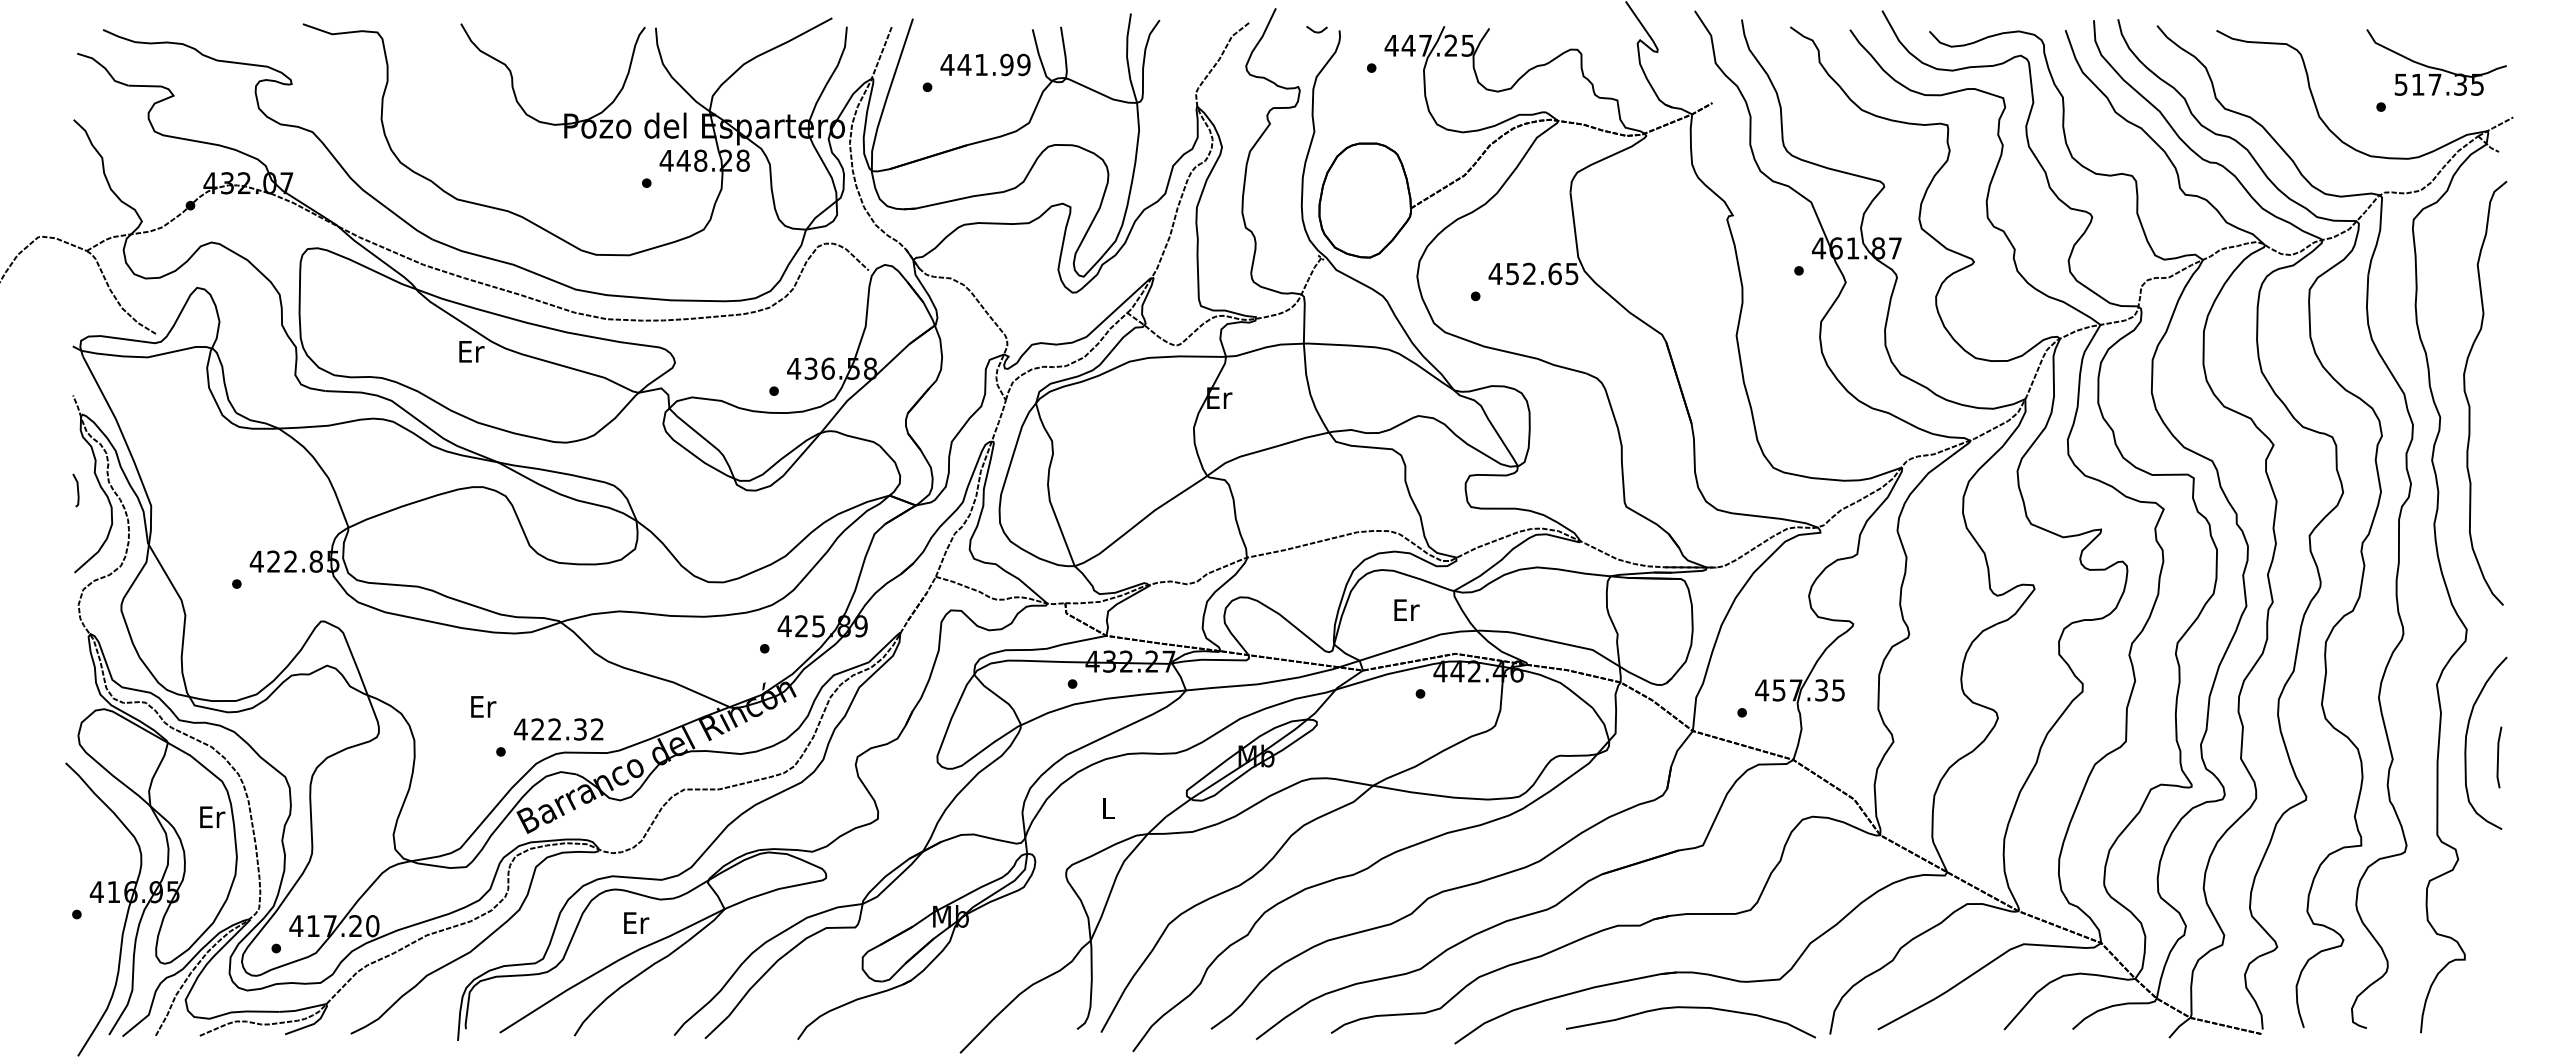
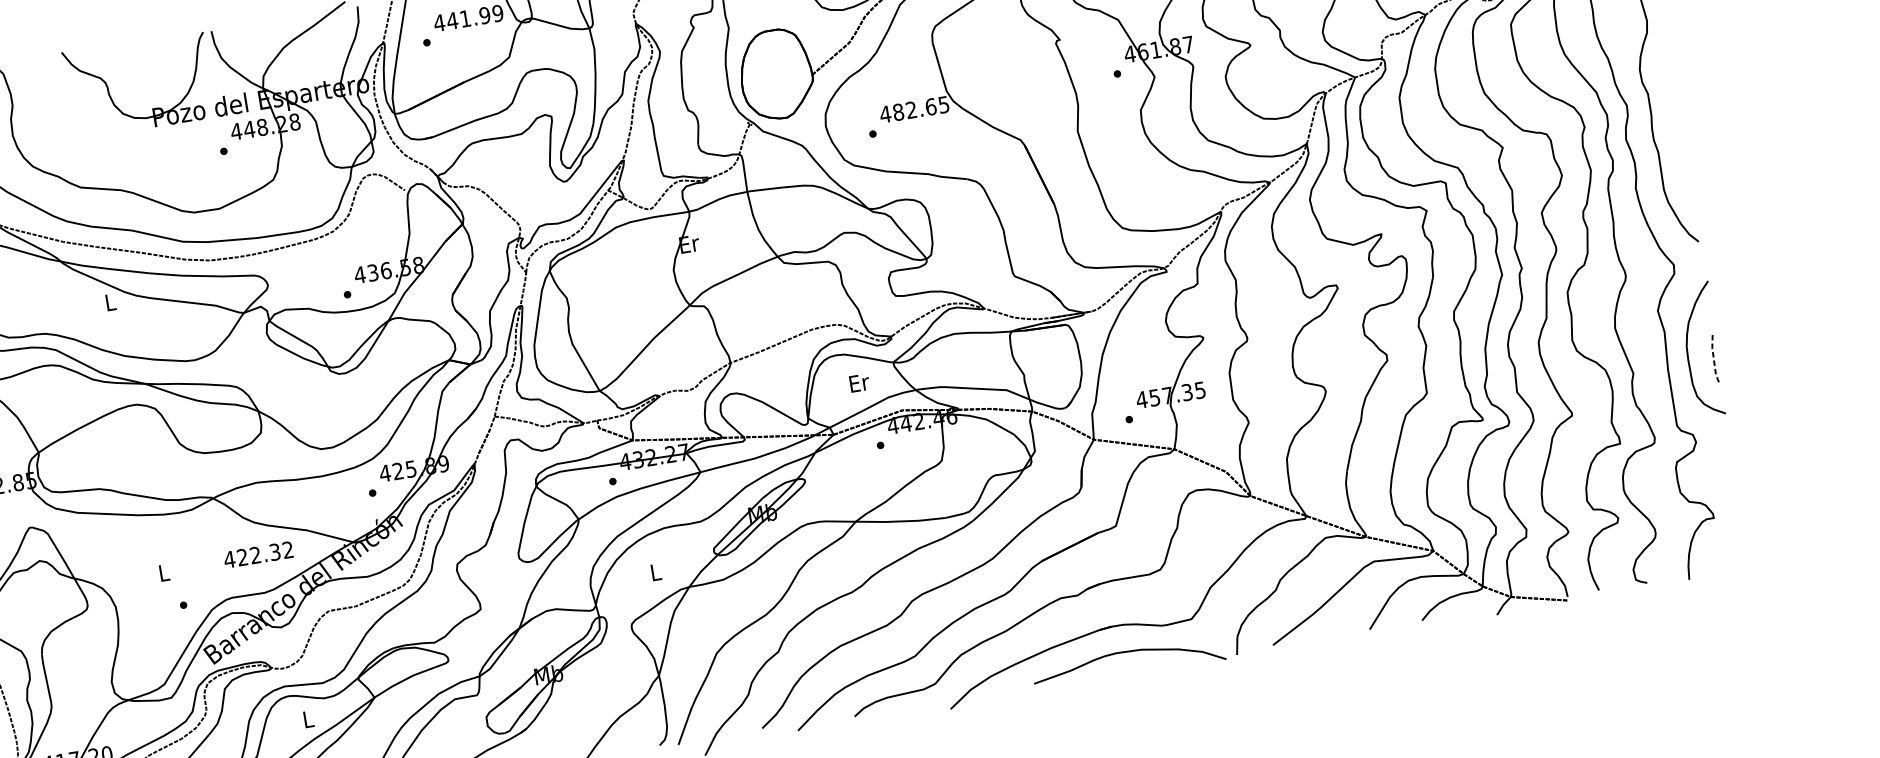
text: (1512, 273) -> (898, 111), 452.65 -> 482.65
text: (471, 351) -> (110, 302), Er -> L
text: (483, 706) -> (164, 572), Er -> L
text: (558, 729) -> (258, 554), moved
line: (2498, 757) -> (1714, 358), solid -> dashed
text: (636, 922) -> (308, 718), Er -> L

